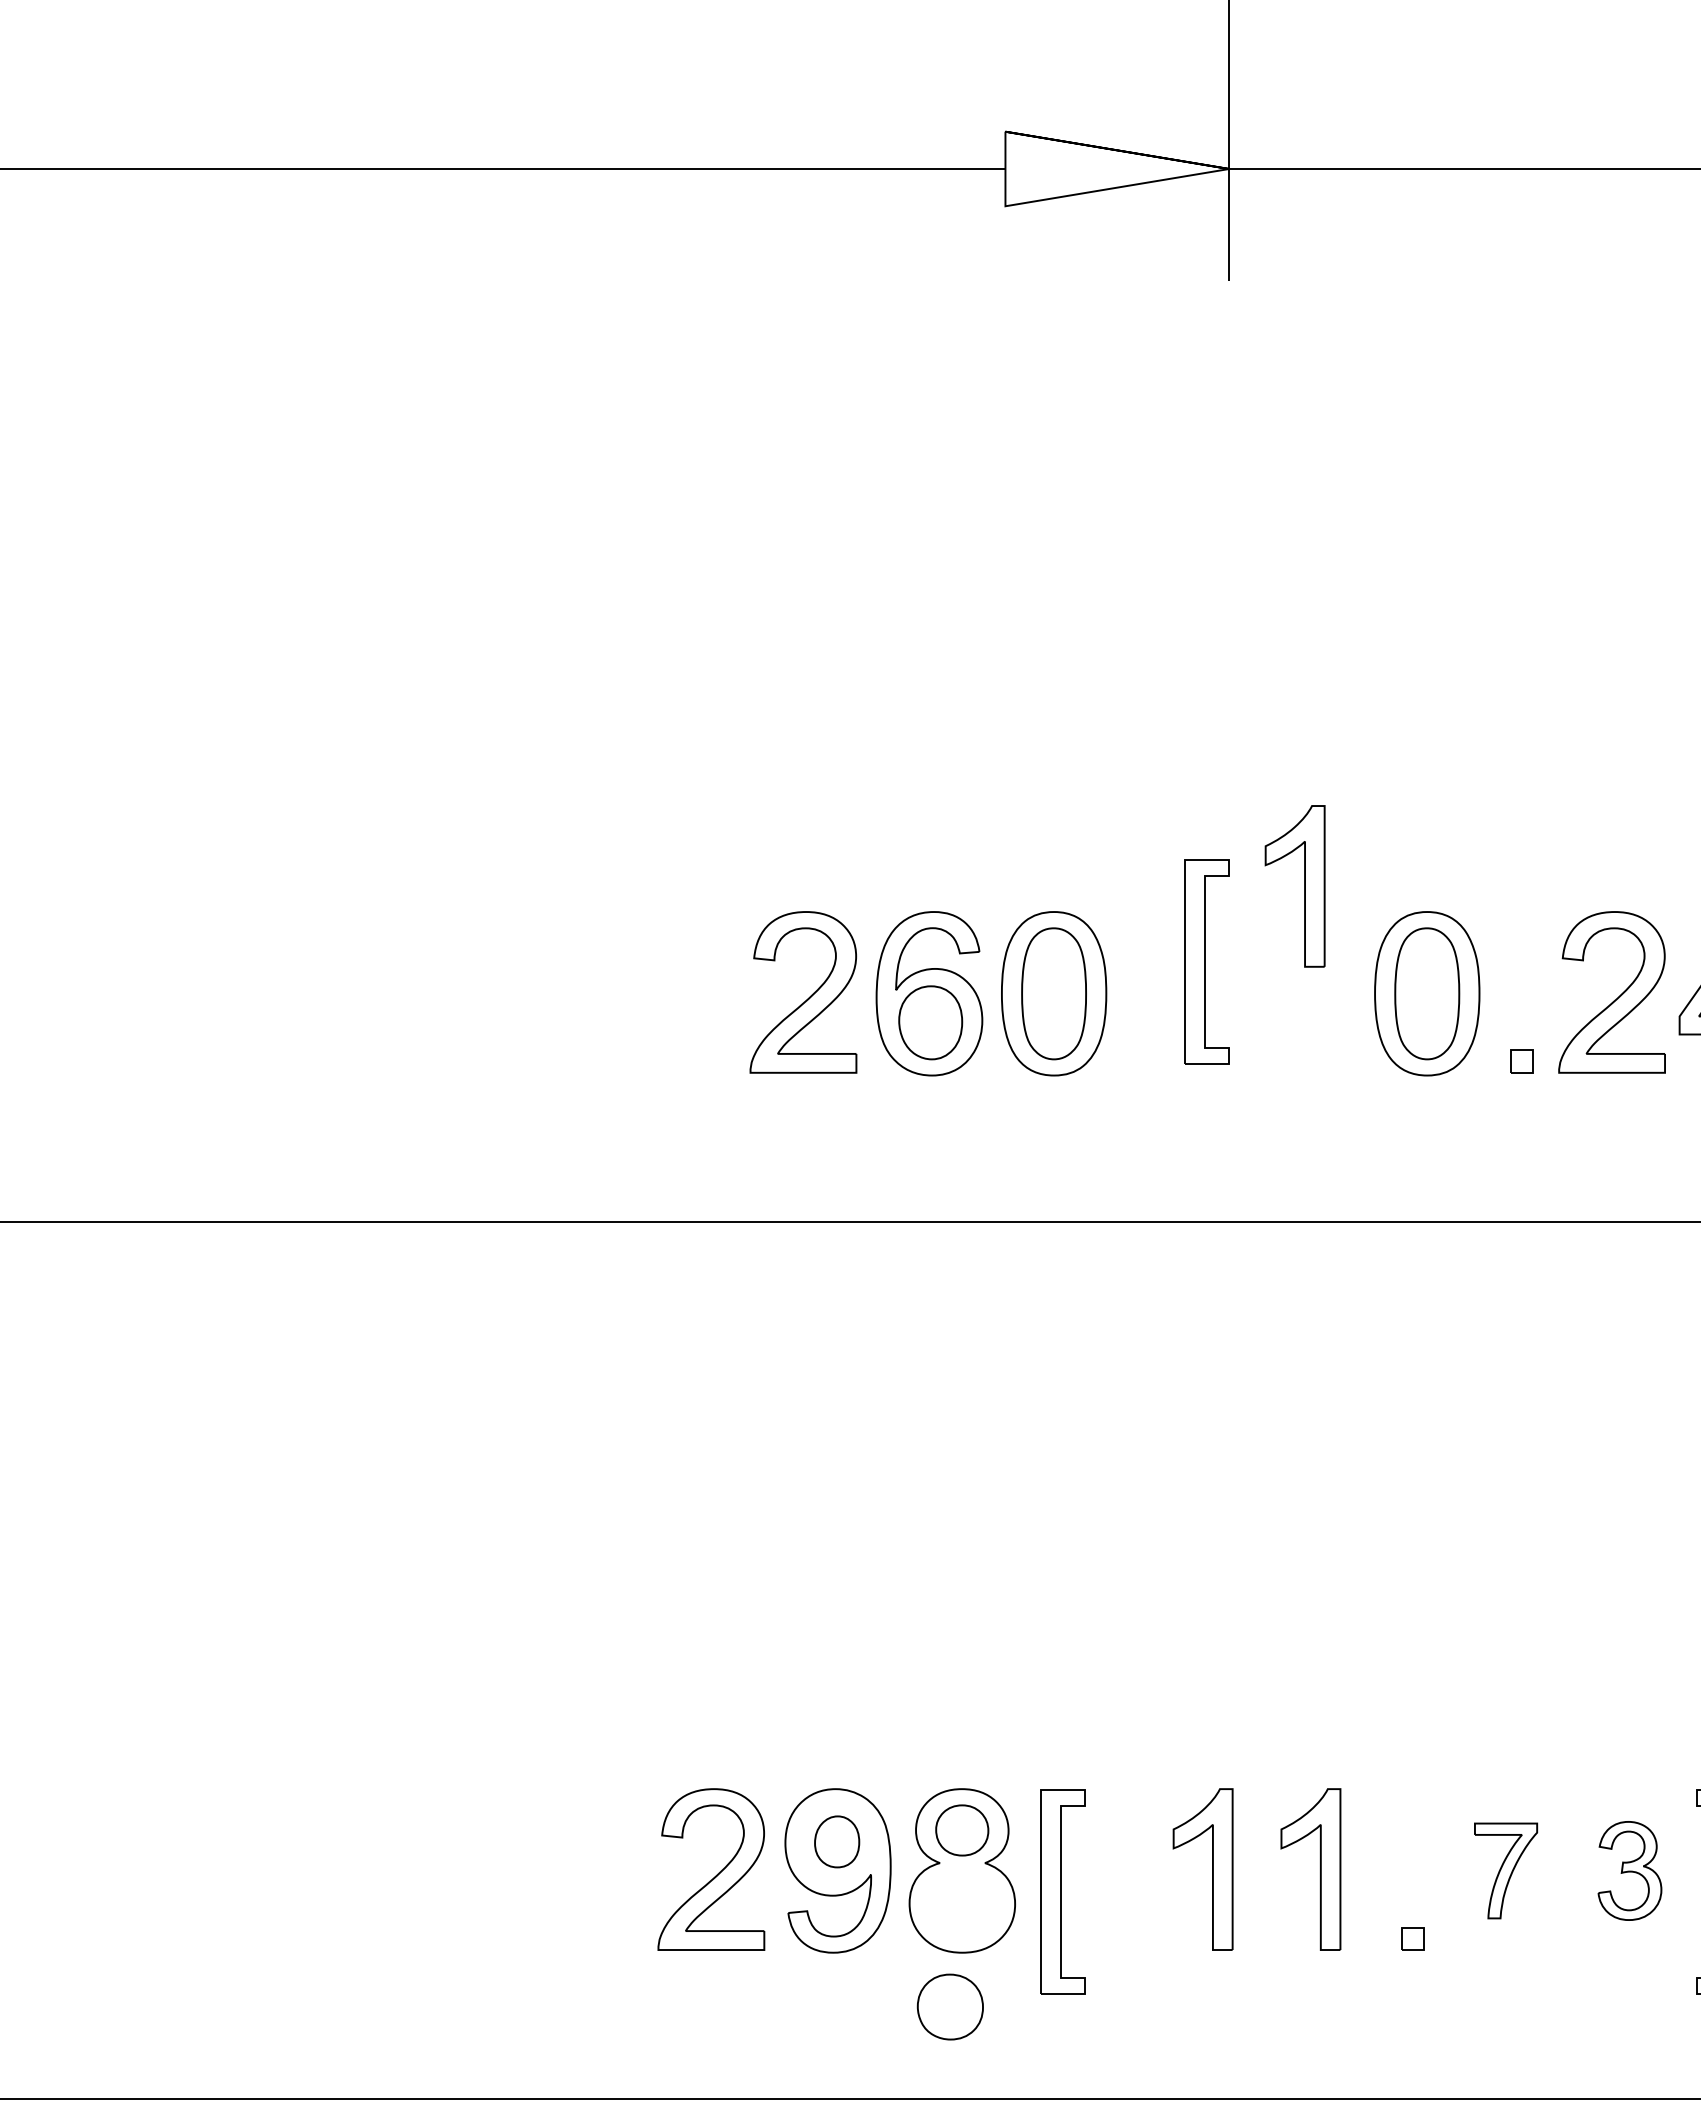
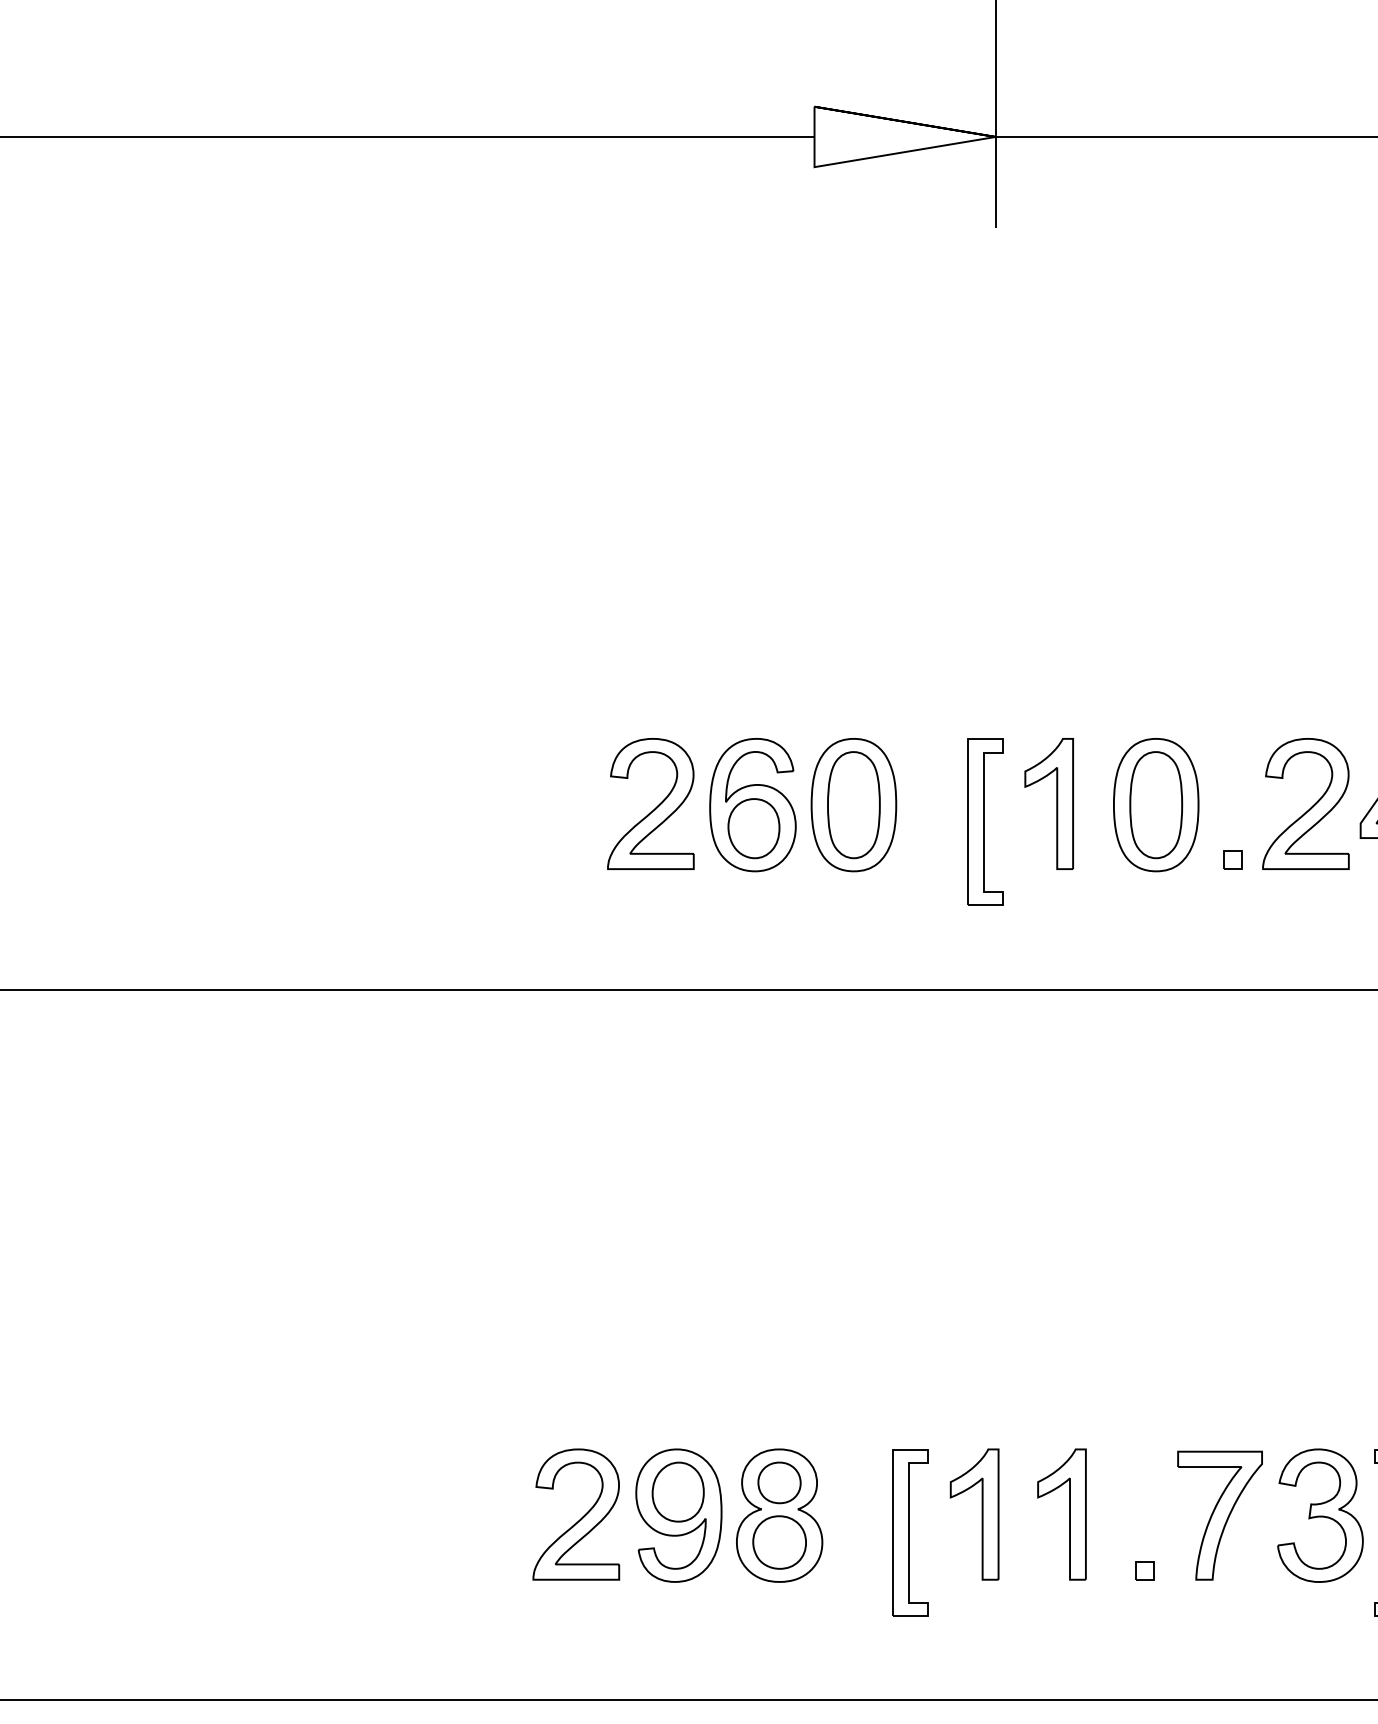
part: (1304, 886) -> (1056, 804), moved
part: (1206, 961) -> (984, 821), moved
part: (836, 1841) -> (677, 1491), size x1.43
part: (1505, 1870) -> (1219, 1515), size x1.67
part: (1629, 1870) -> (1320, 1515), size x1.67
part: (1062, 1891) -> (910, 1532), moved
part: (949, 2006) -> (778, 1542), moved

